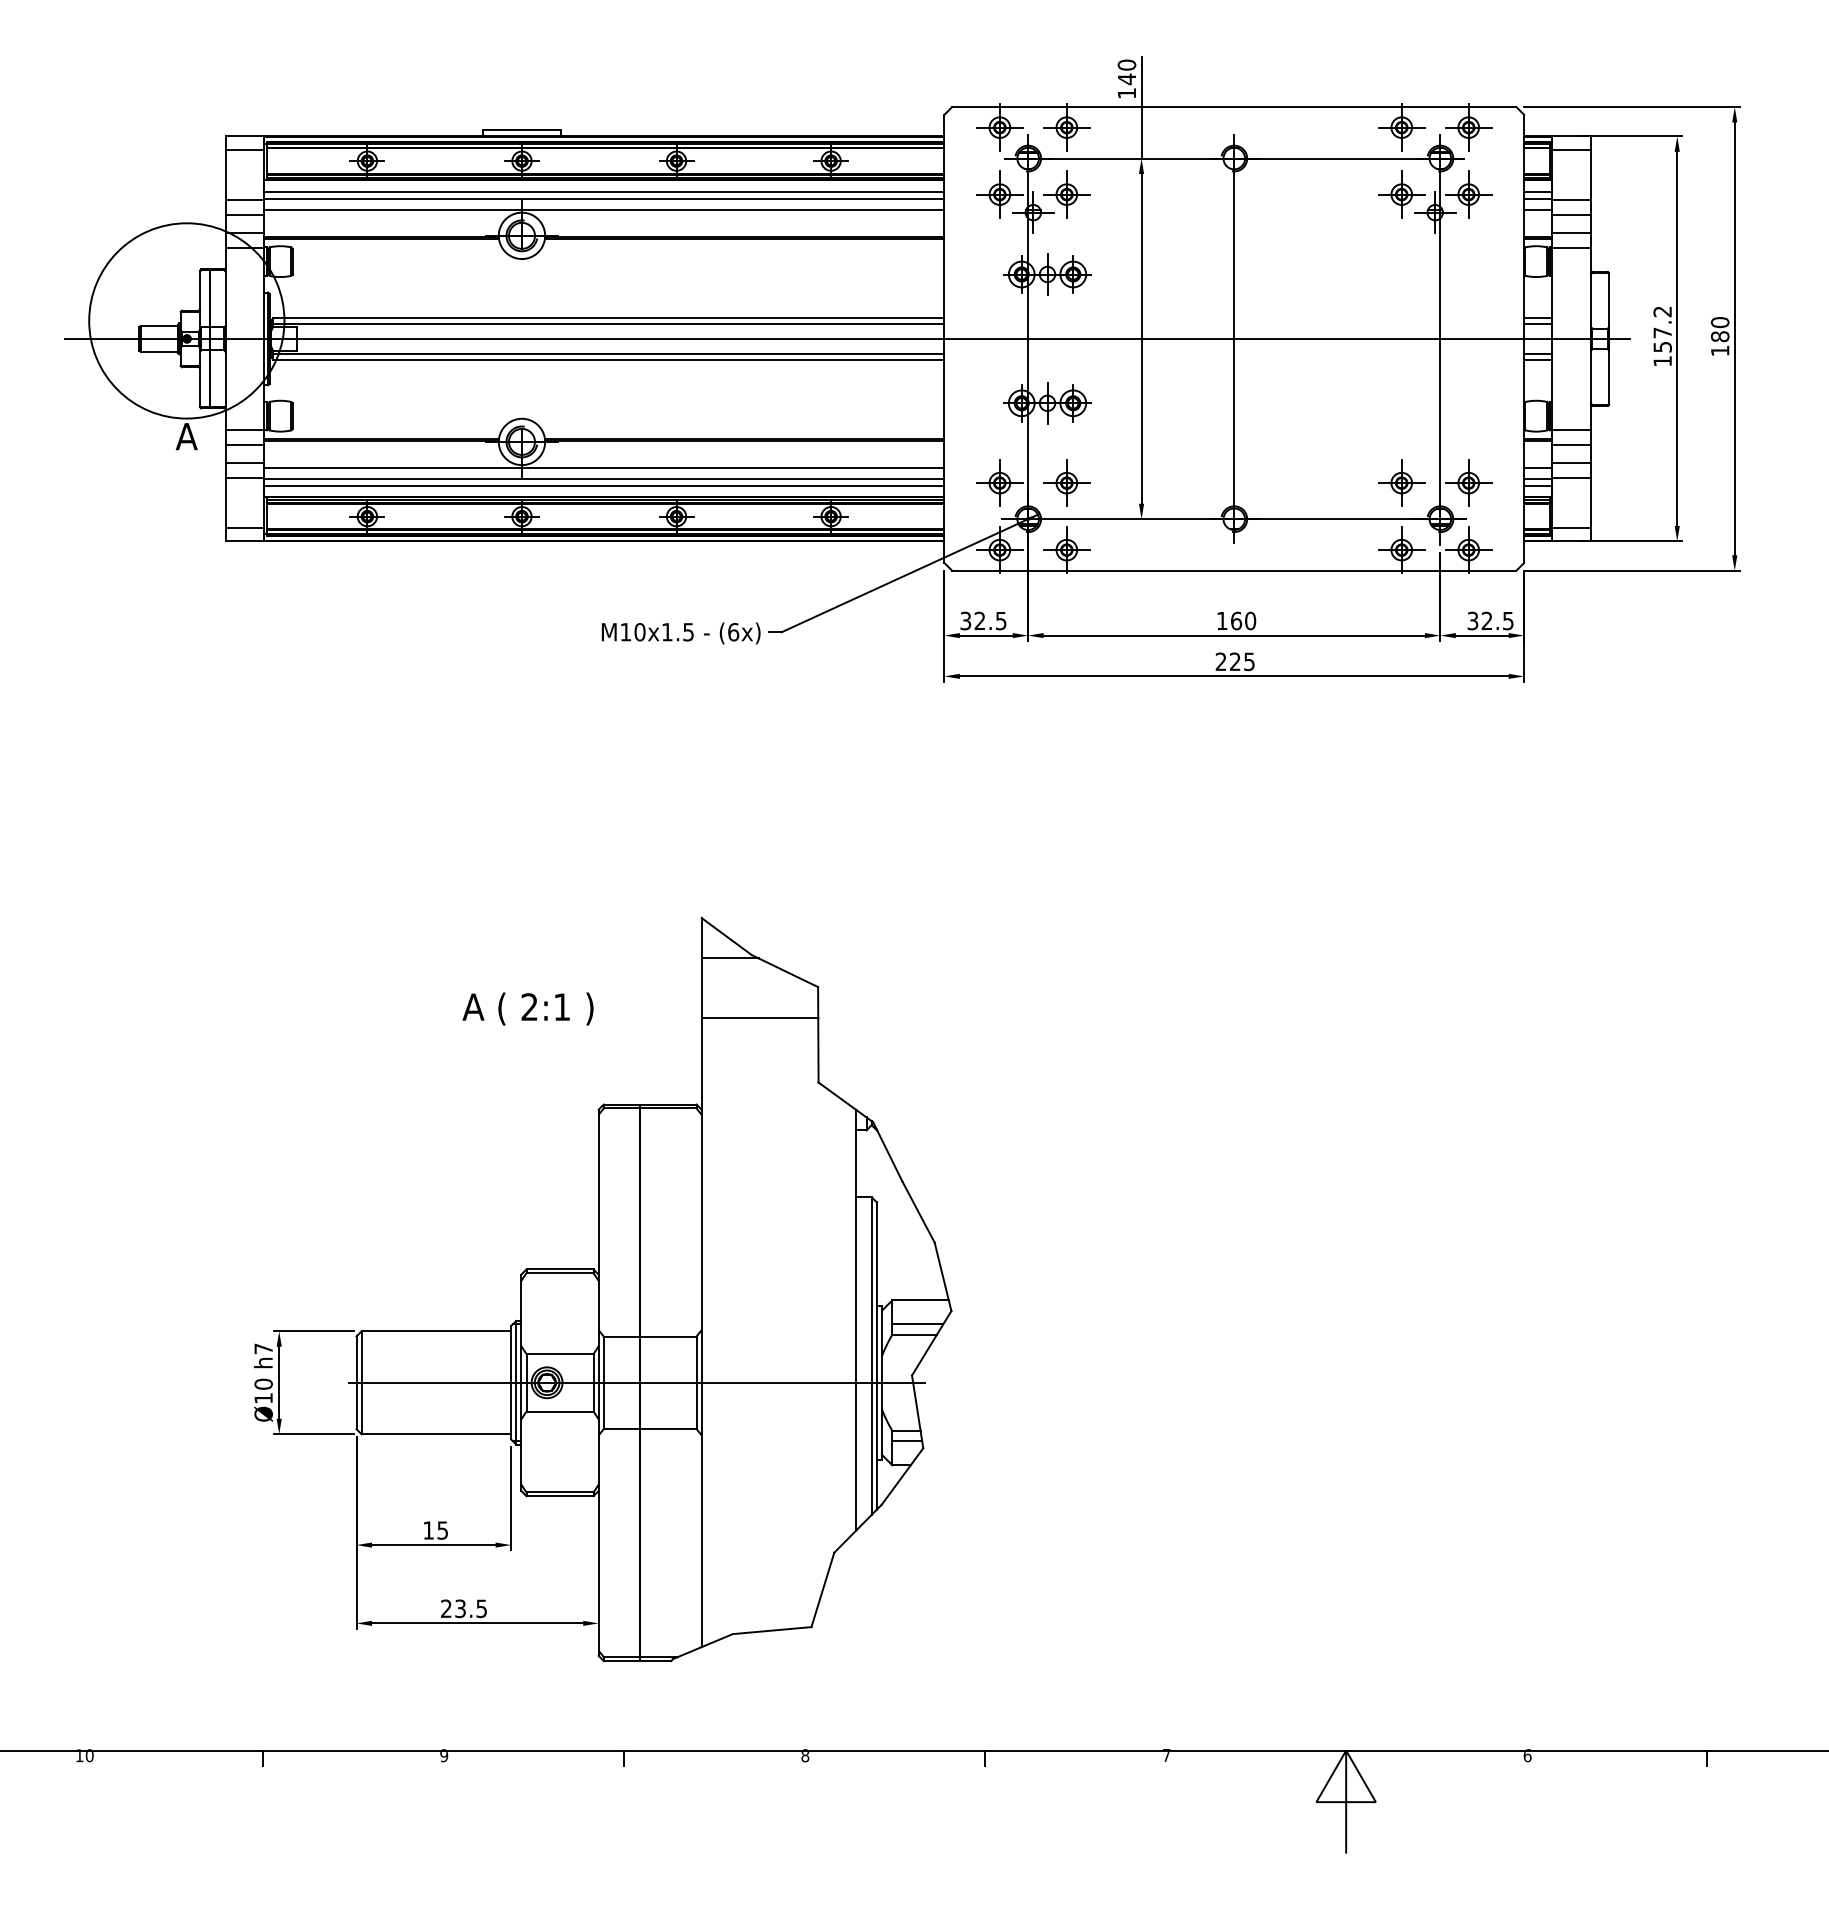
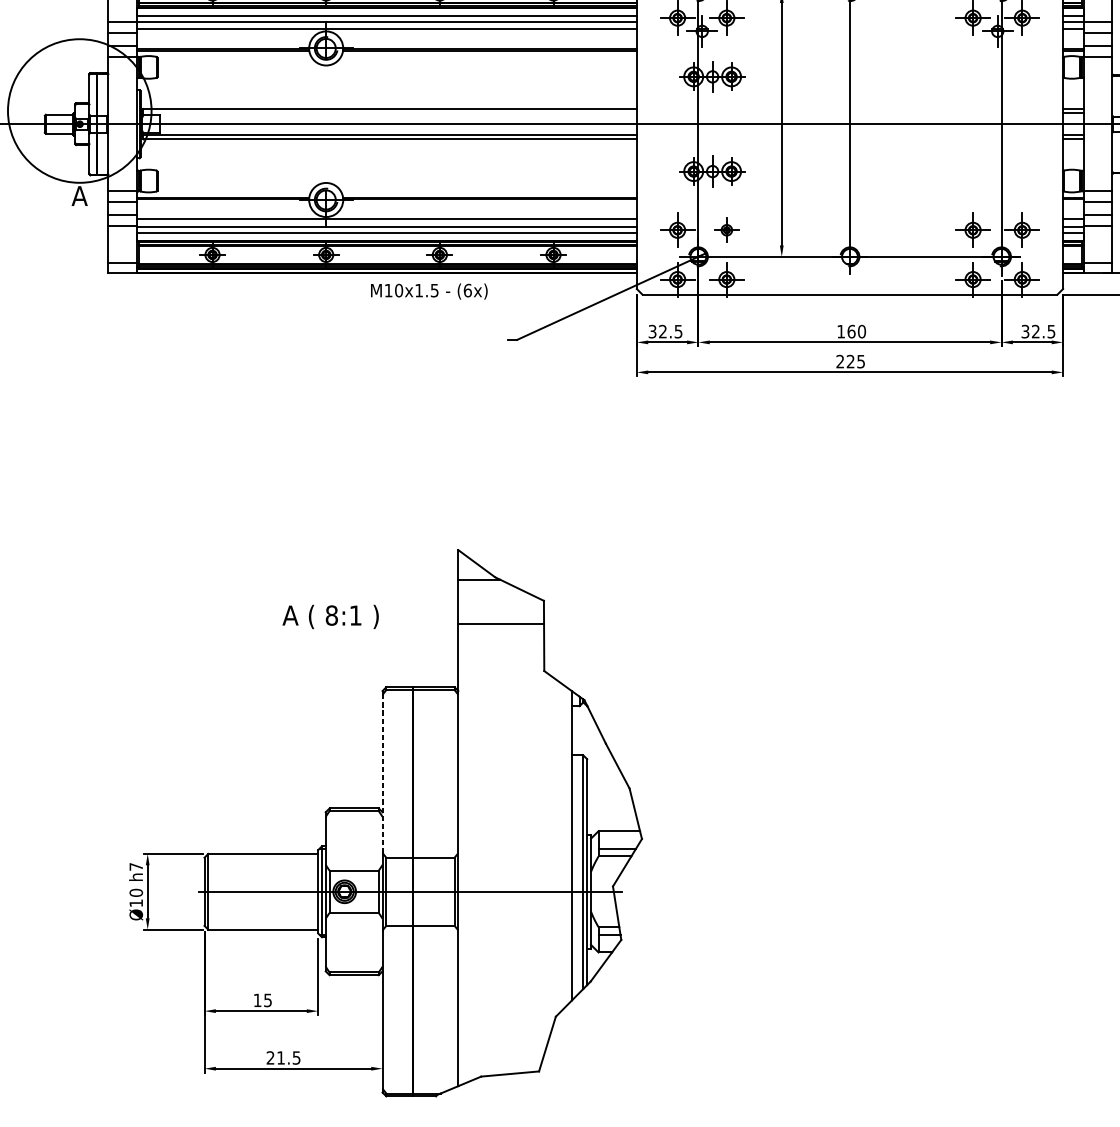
line: (608, 324) -> (389, 113), removed
part: (1066, 482) -> (726, 229), size x0.7
text: (680, 633) -> (428, 291), moved
text: (529, 1007) -> (331, 615), 2:1 -> 8:1
line: (598, 1222) -> (382, 773), solid -> dashed
text: (460, 1608) -> (281, 1057), 23.5 -> 21.5

